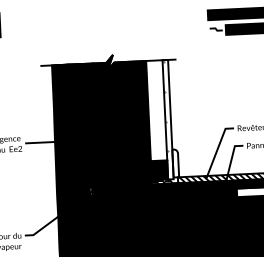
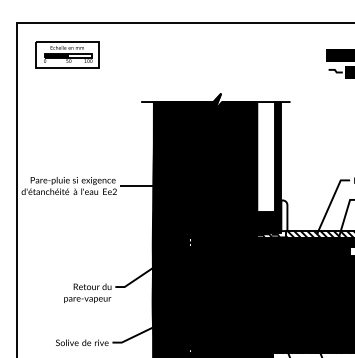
fill: (168, 119) -> (278, 167), added

